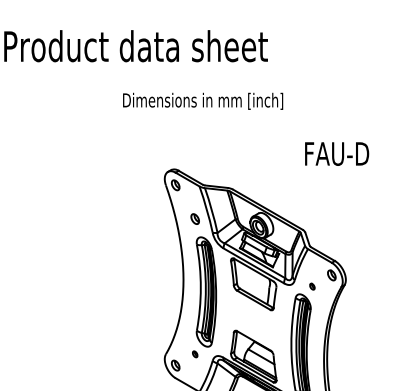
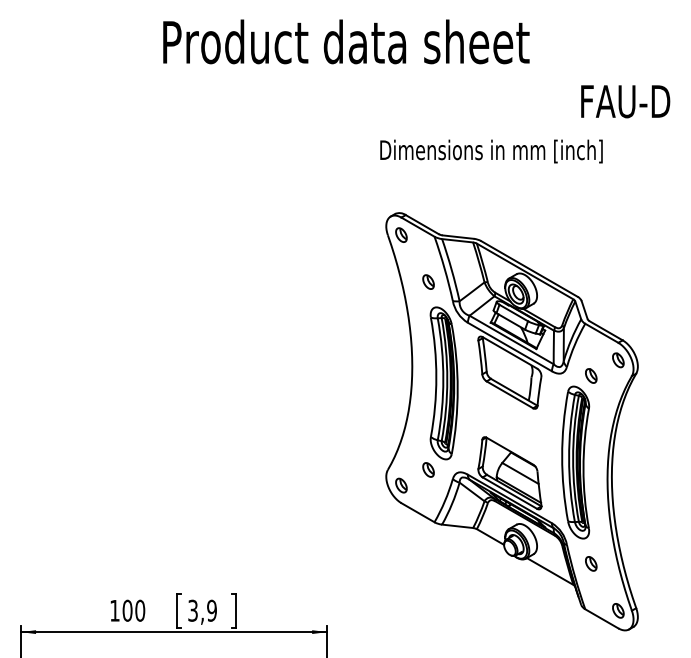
text: (203, 101) -> (491, 151), moved
text: (336, 153) -> (625, 101), moved
part: (312, 286) -> (591, 375), size x1.67
part: (195, 353) -> (428, 469), size x1.67

